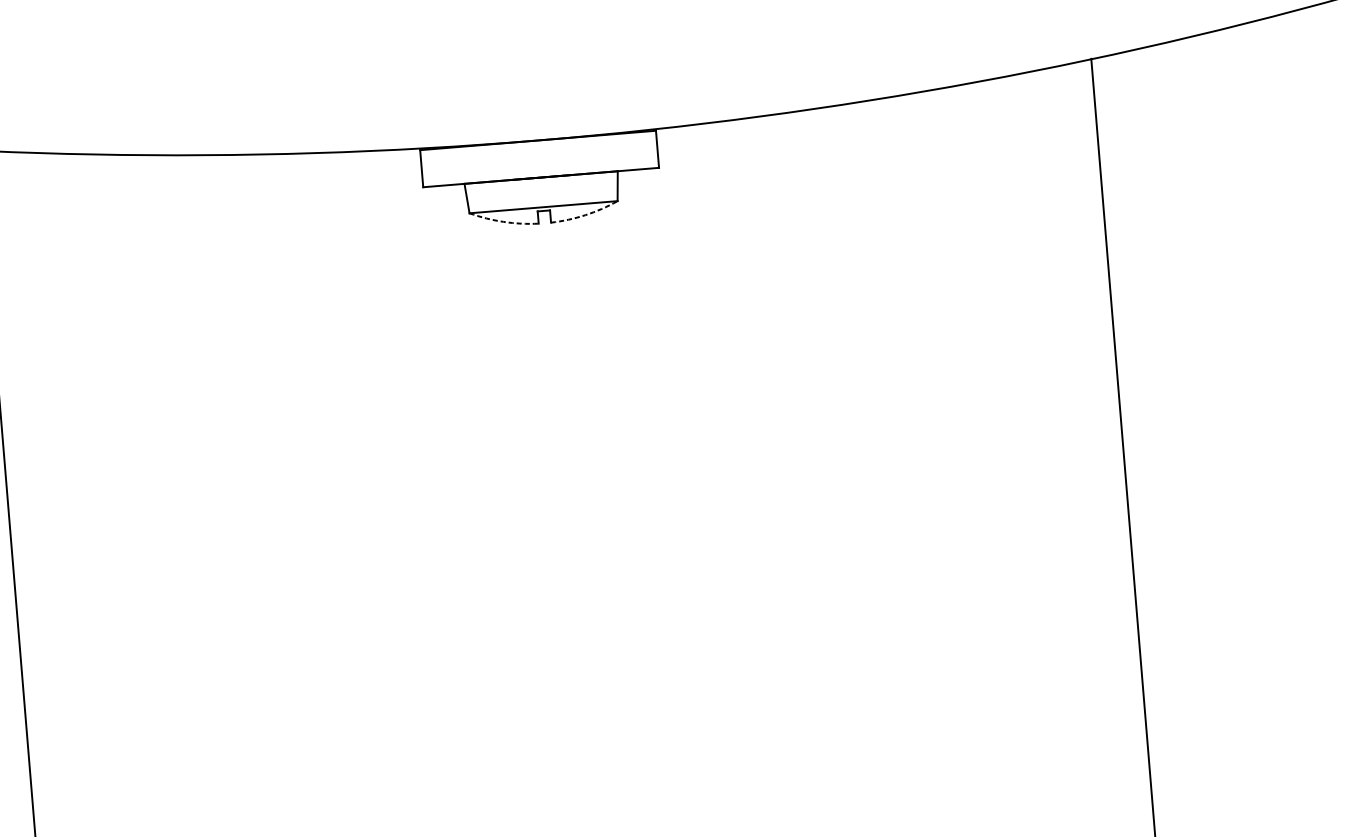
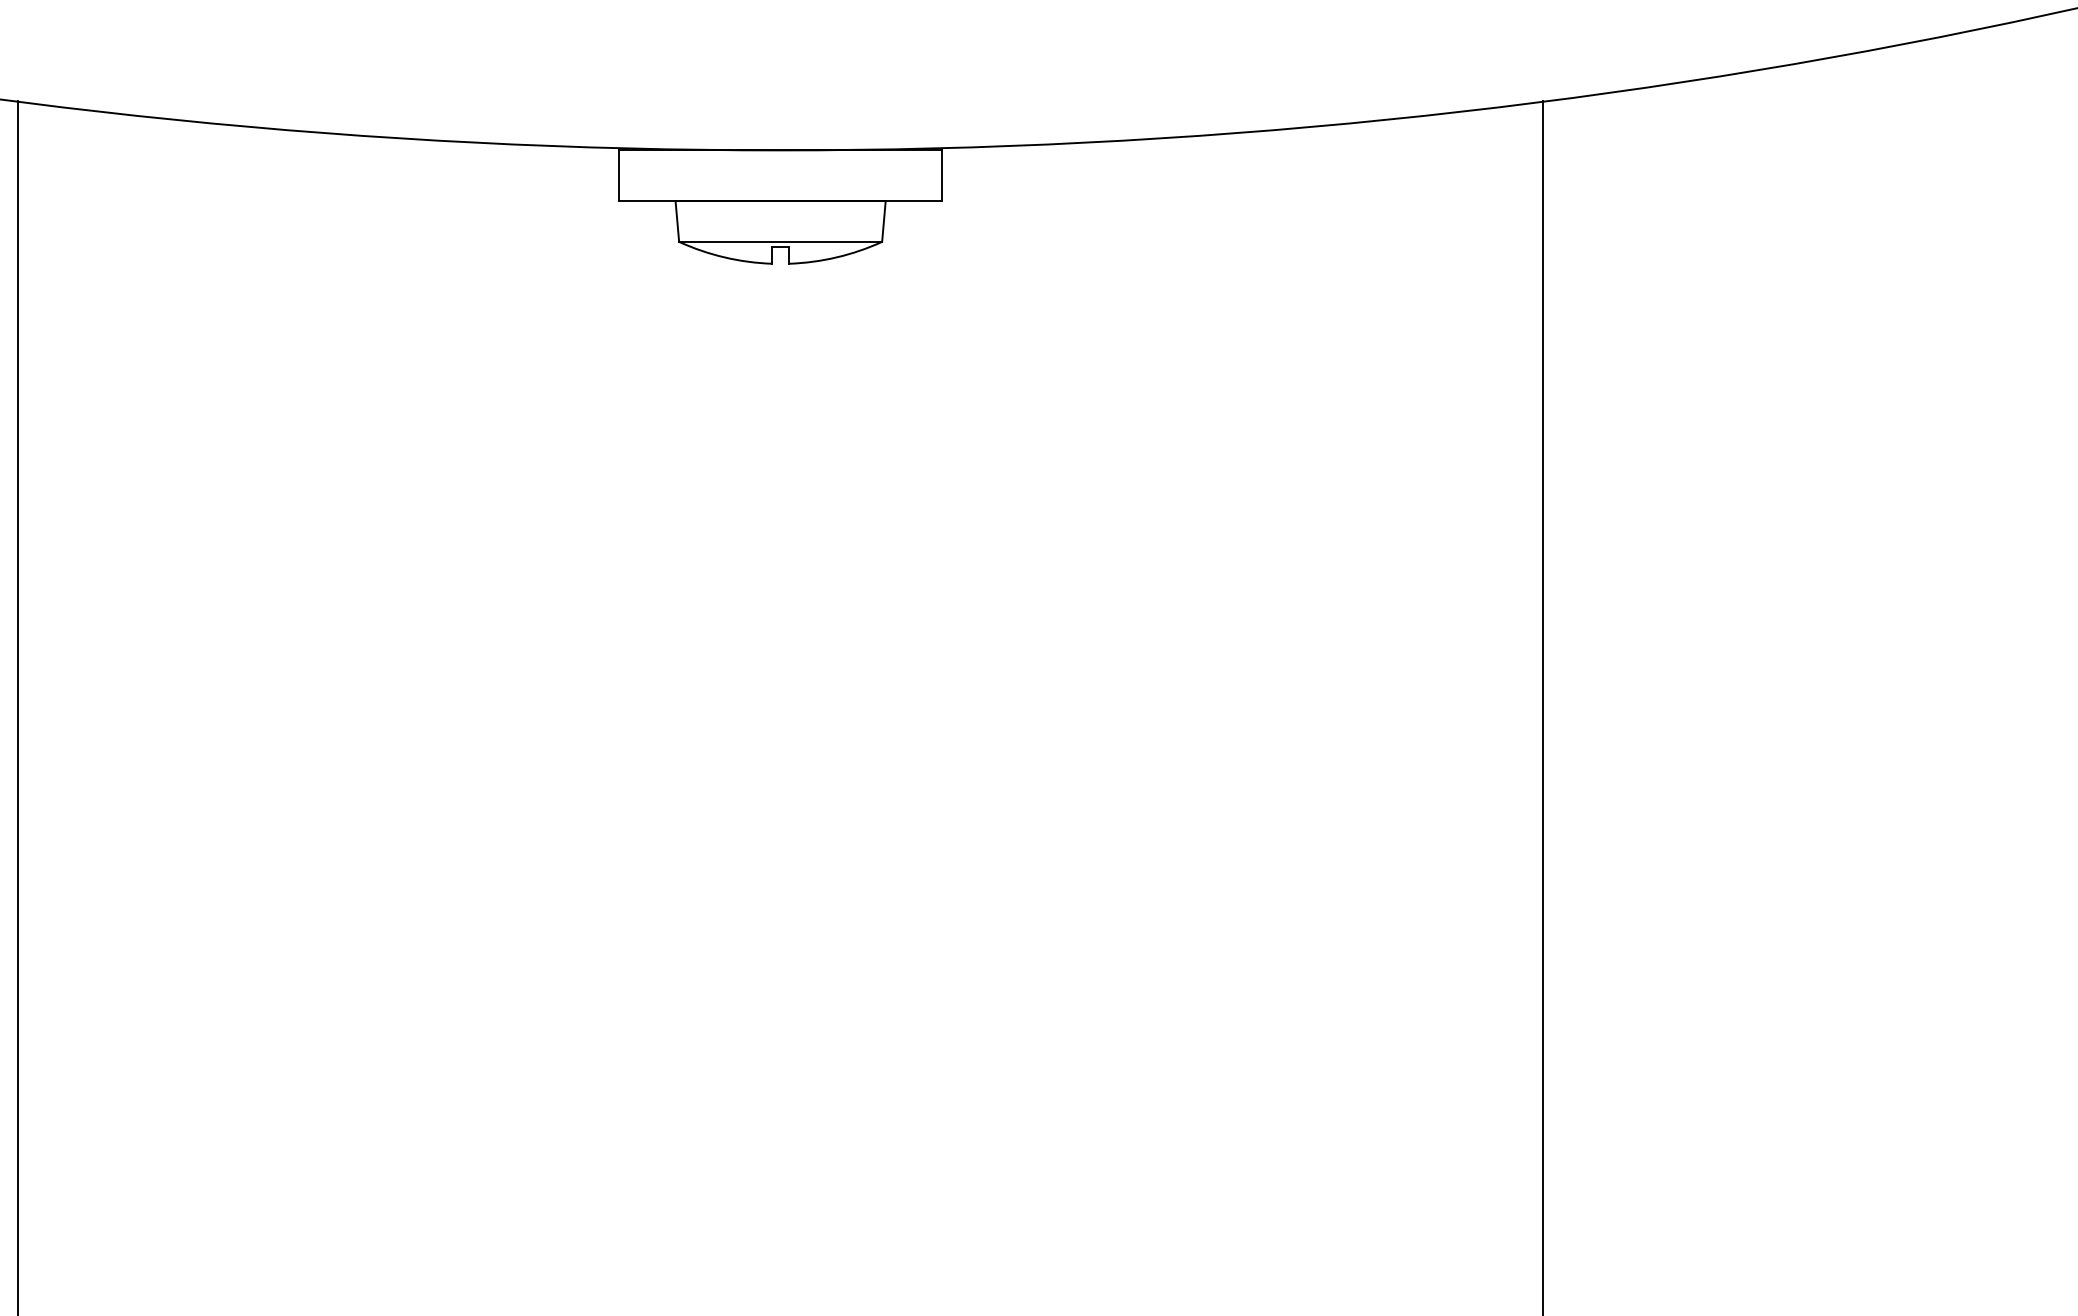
arc: (585, 215) -> (836, 257), dashed -> solid
arc: (503, 221) -> (724, 257), dashed -> solid

